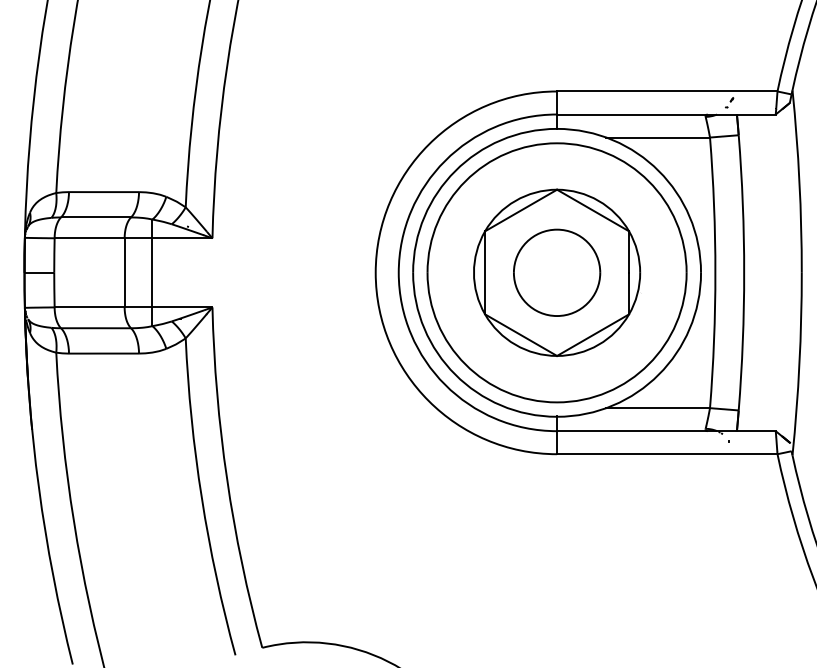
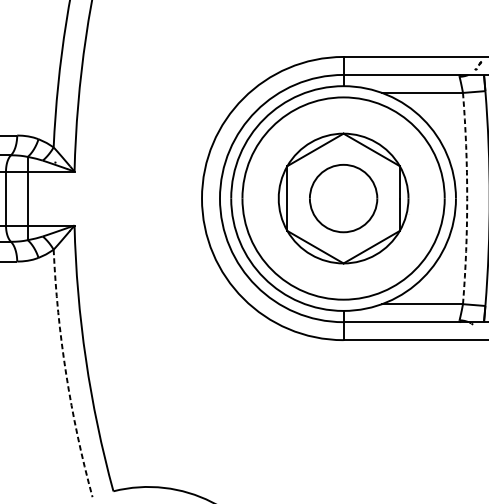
arc: (715, 272) -> (467, 198), solid -> dashed
arc: (201, 498) -> (65, 374), solid -> dashed

